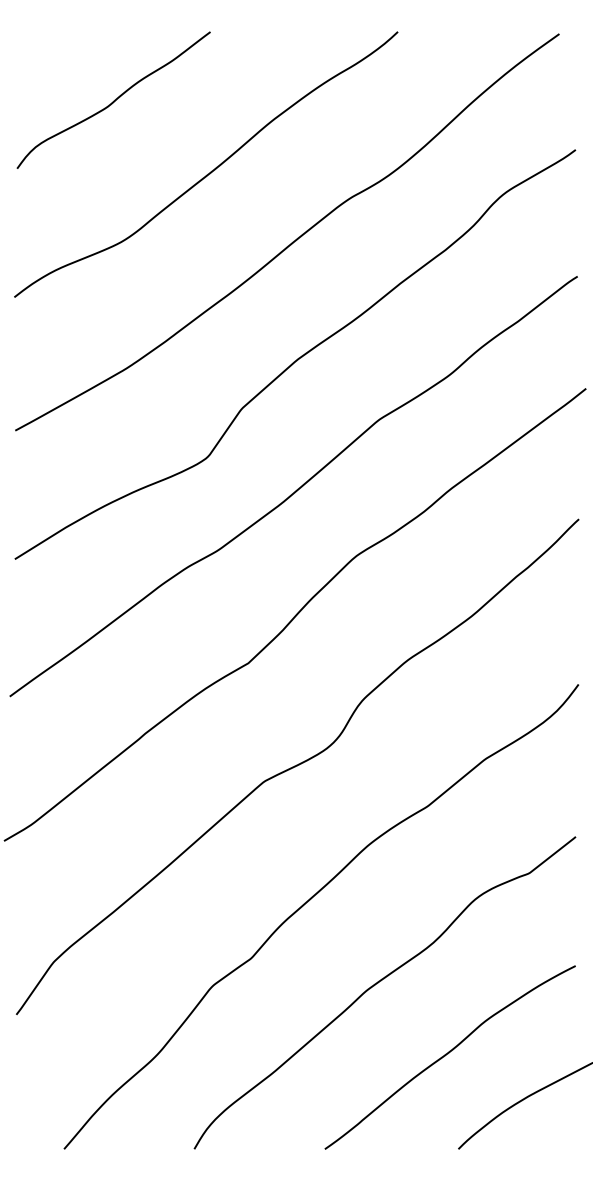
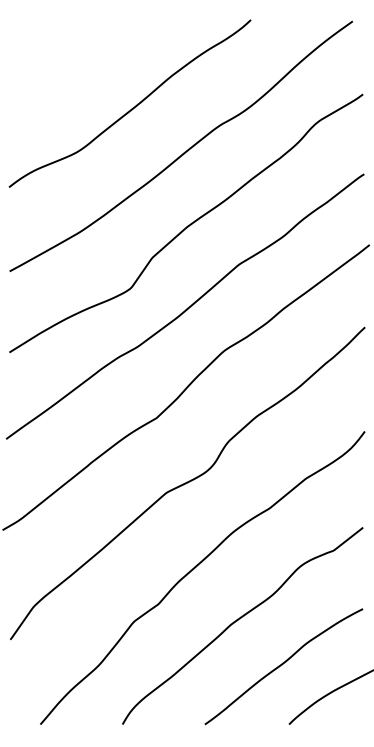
curve: (114, 99) -> (72, 62), removed

